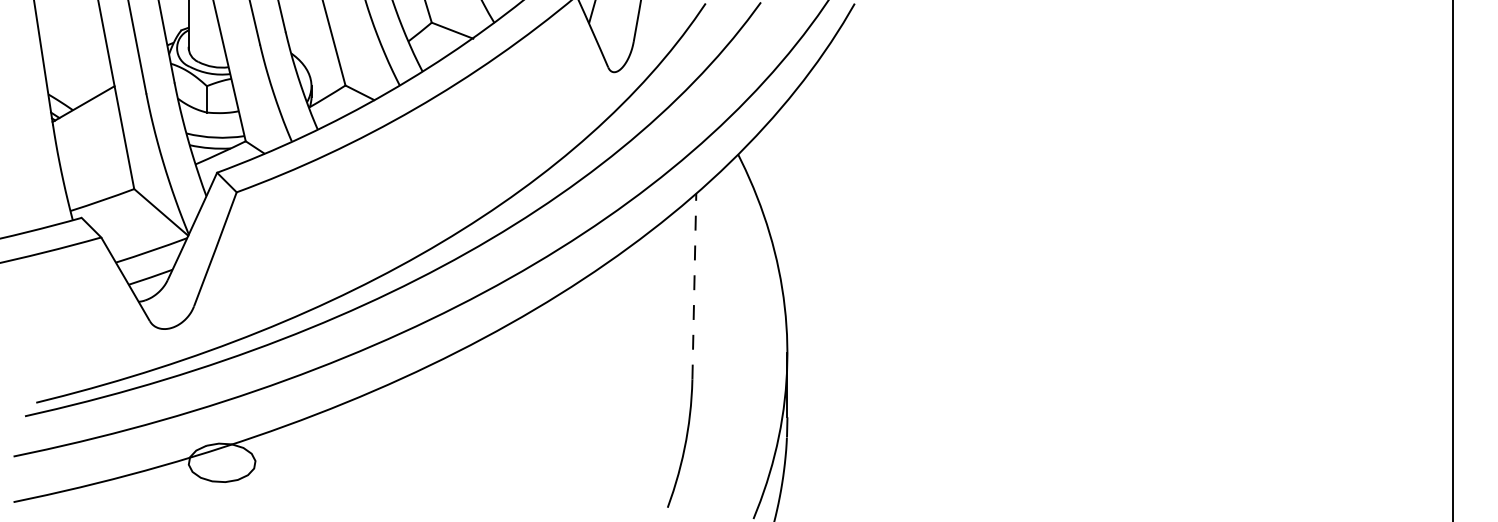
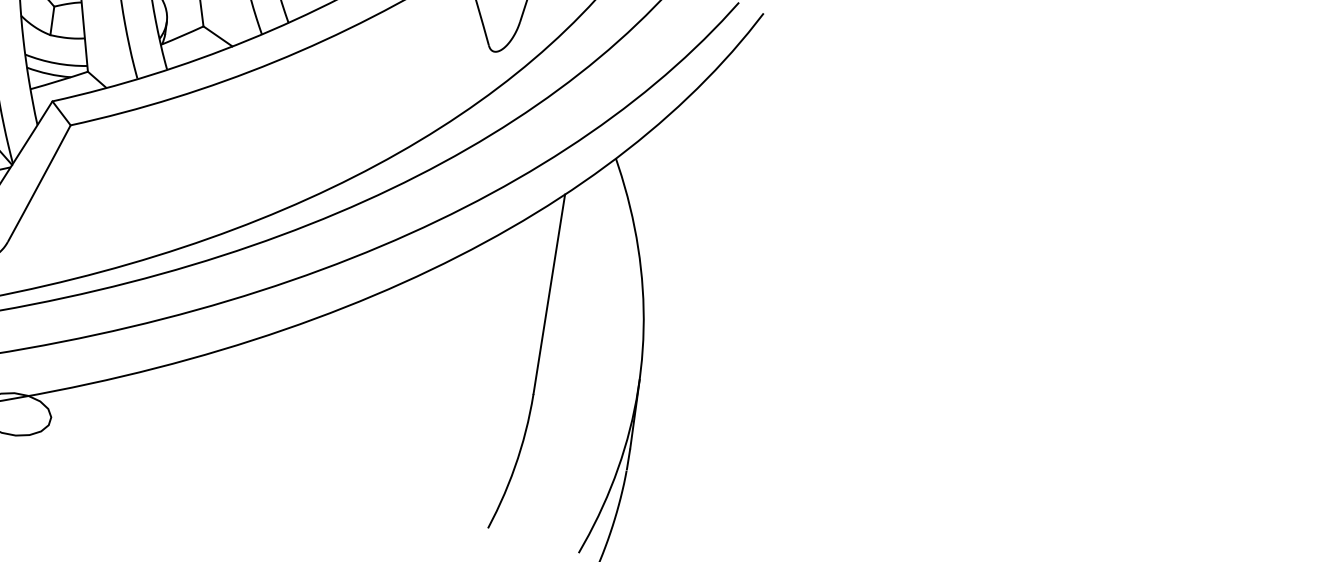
line: (694, 286) -> (549, 294), dashed -> solid

